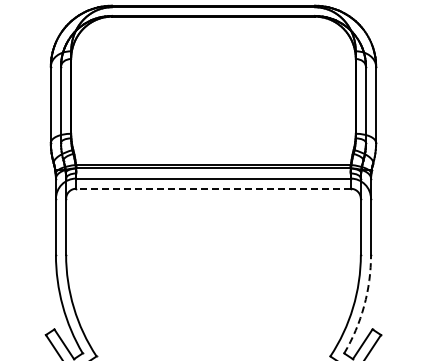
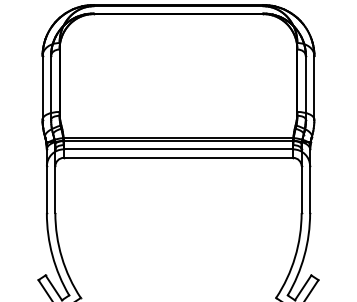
line: (213, 188) -> (178, 157), dashed -> solid
arc: (364, 305) -> (304, 255), dashed -> solid

